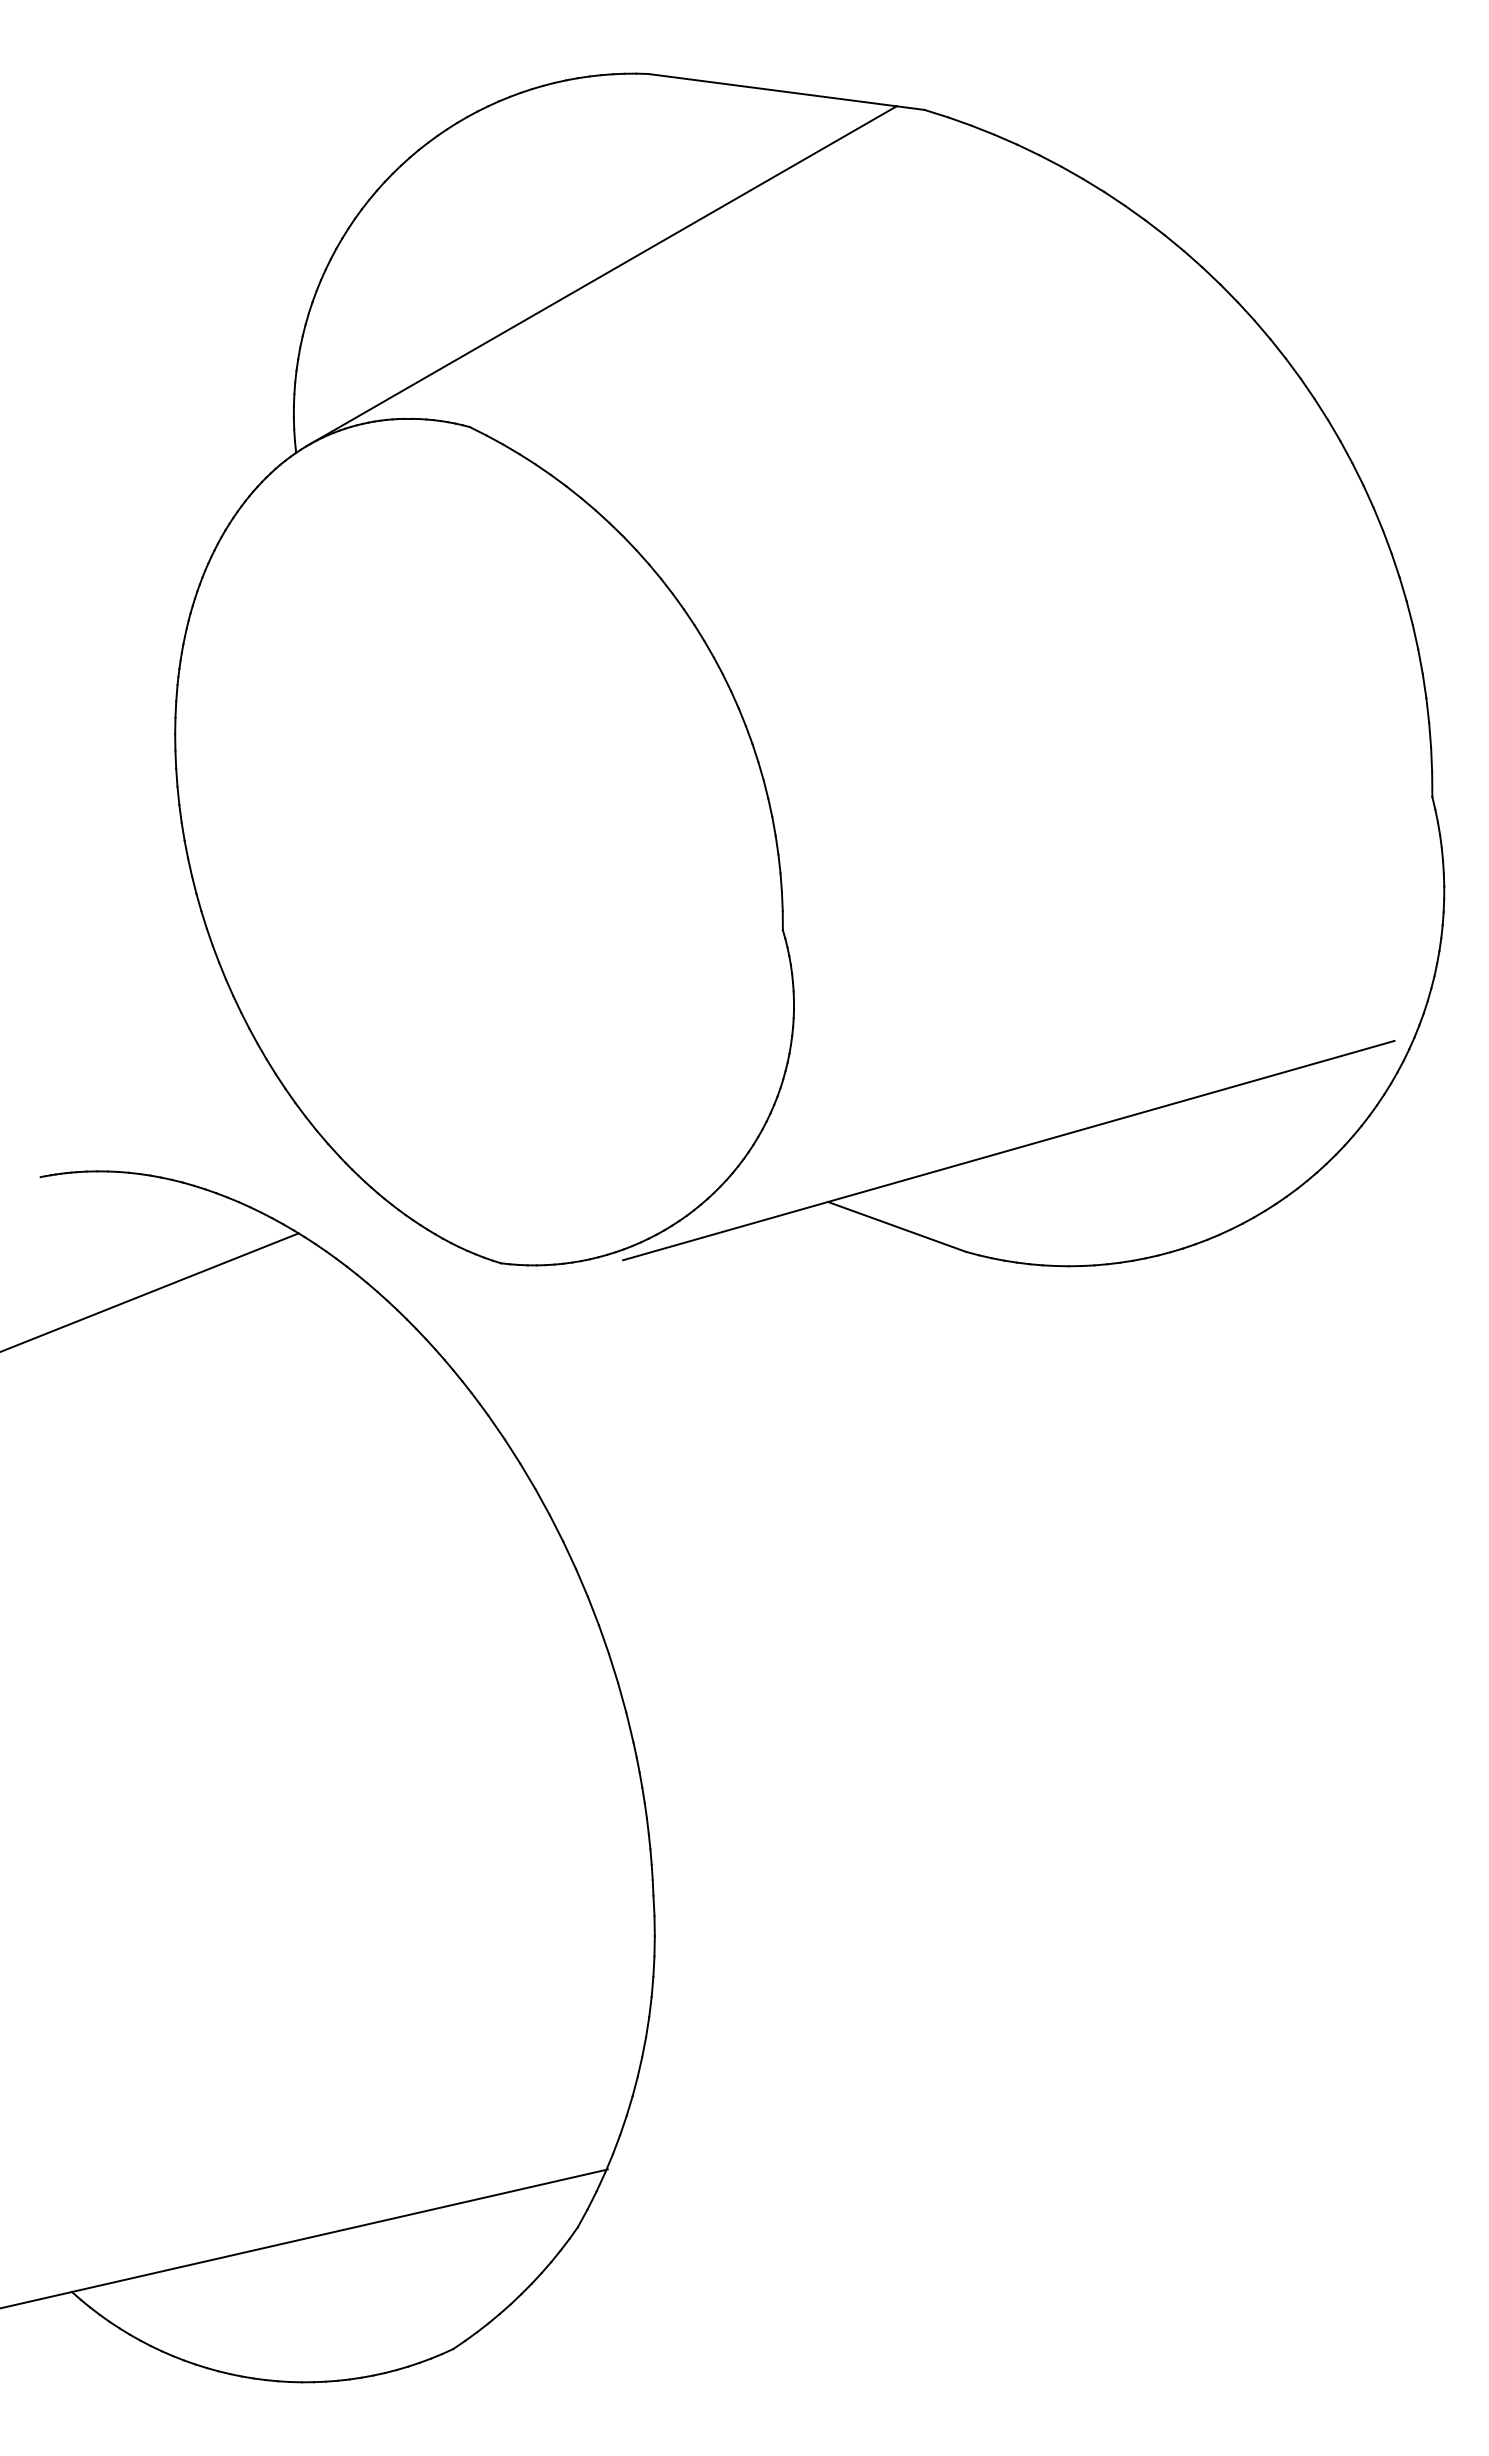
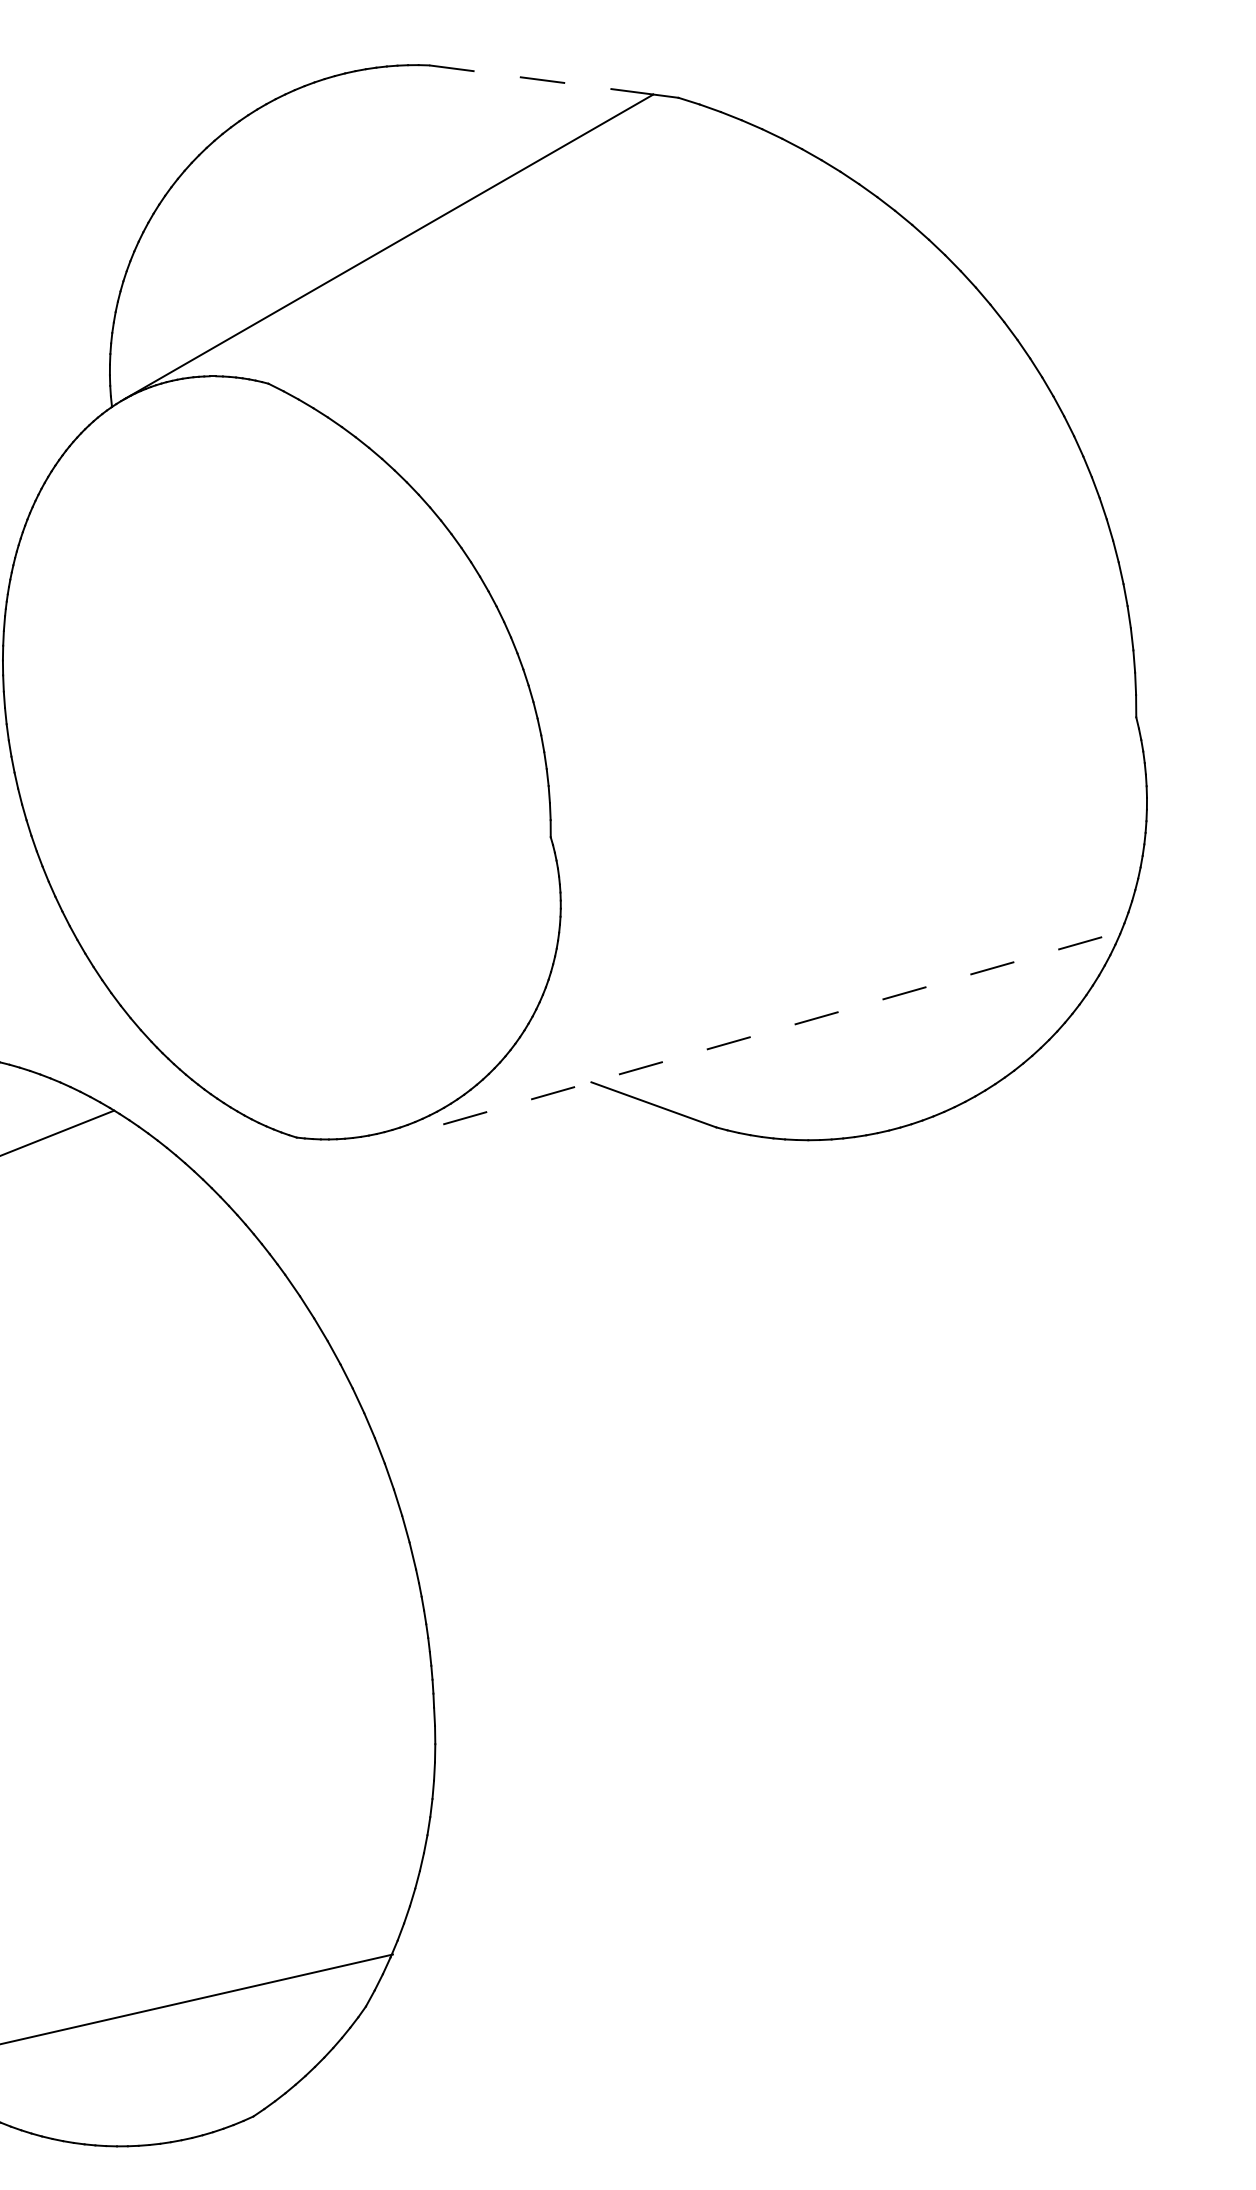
line: (772, 90) -> (541, 80), solid -> dashed
line: (1008, 1150) -> (754, 1035), solid -> dashed

